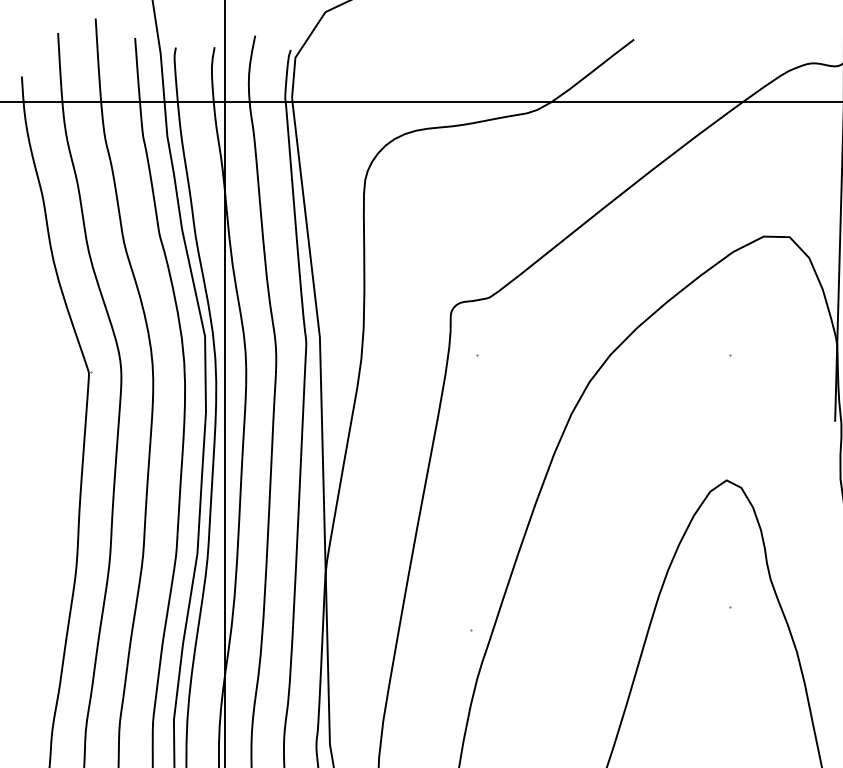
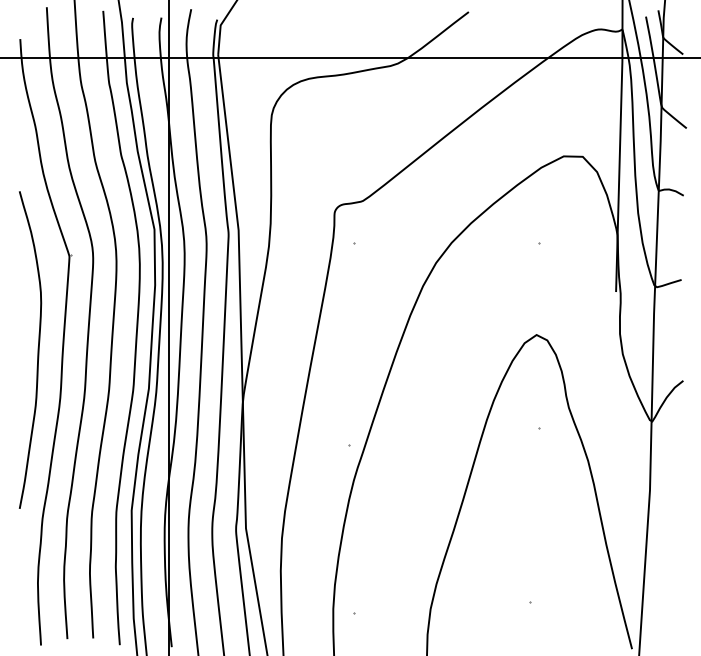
curve: (45, 500) -> (37, 349), added

